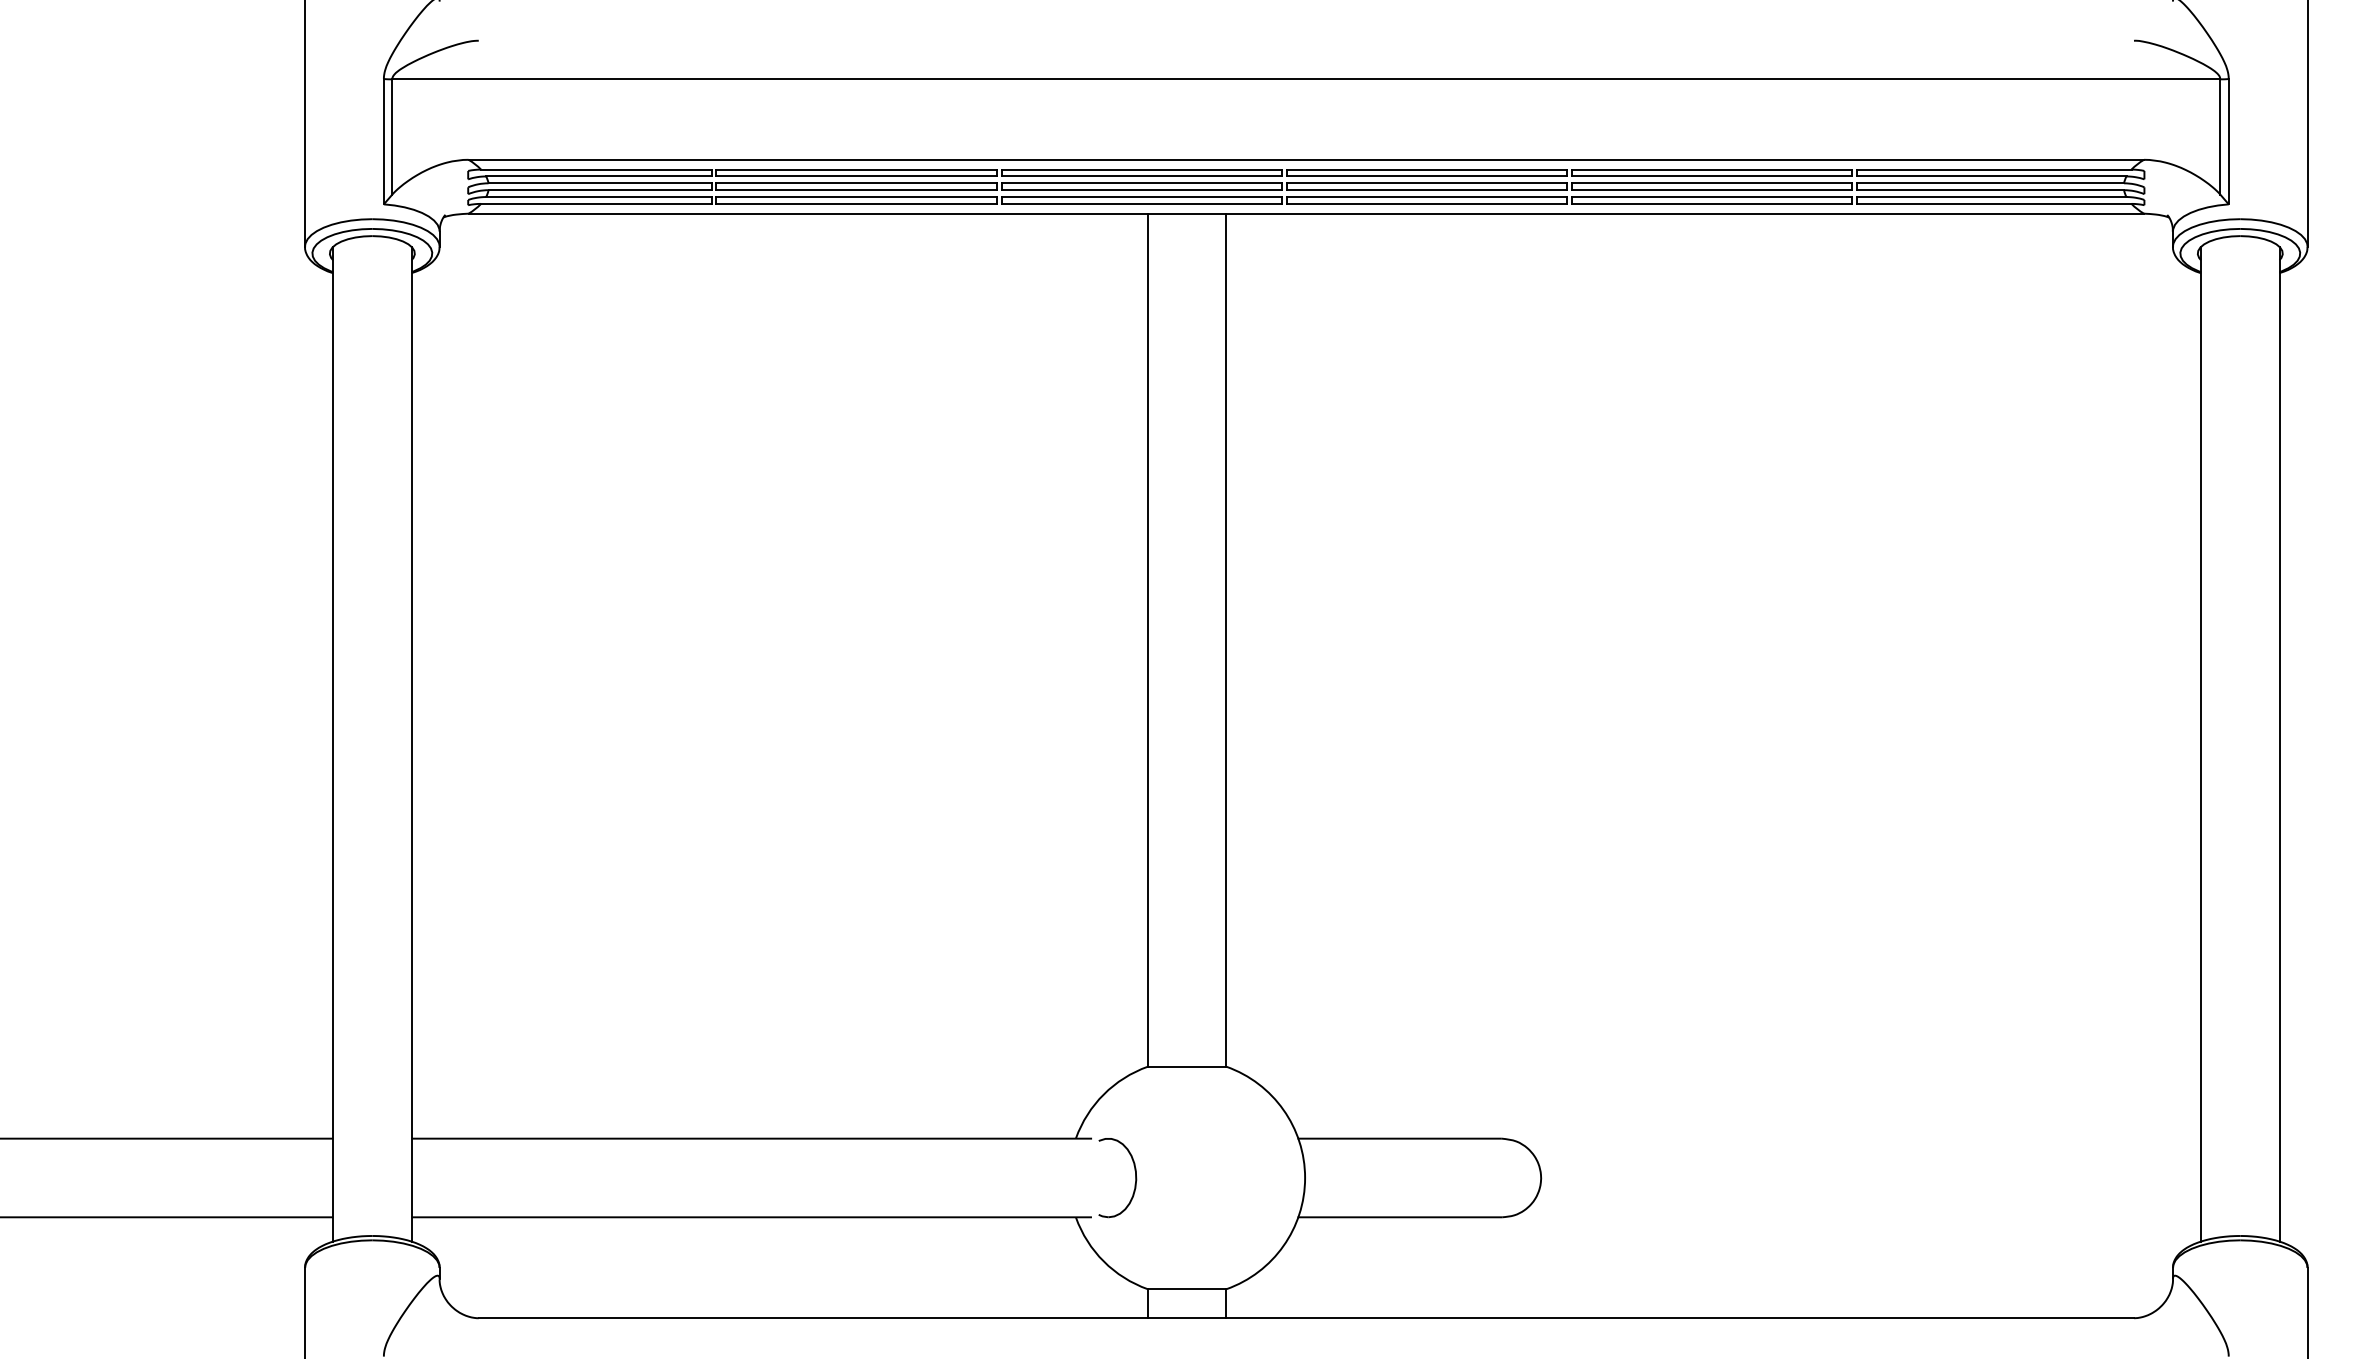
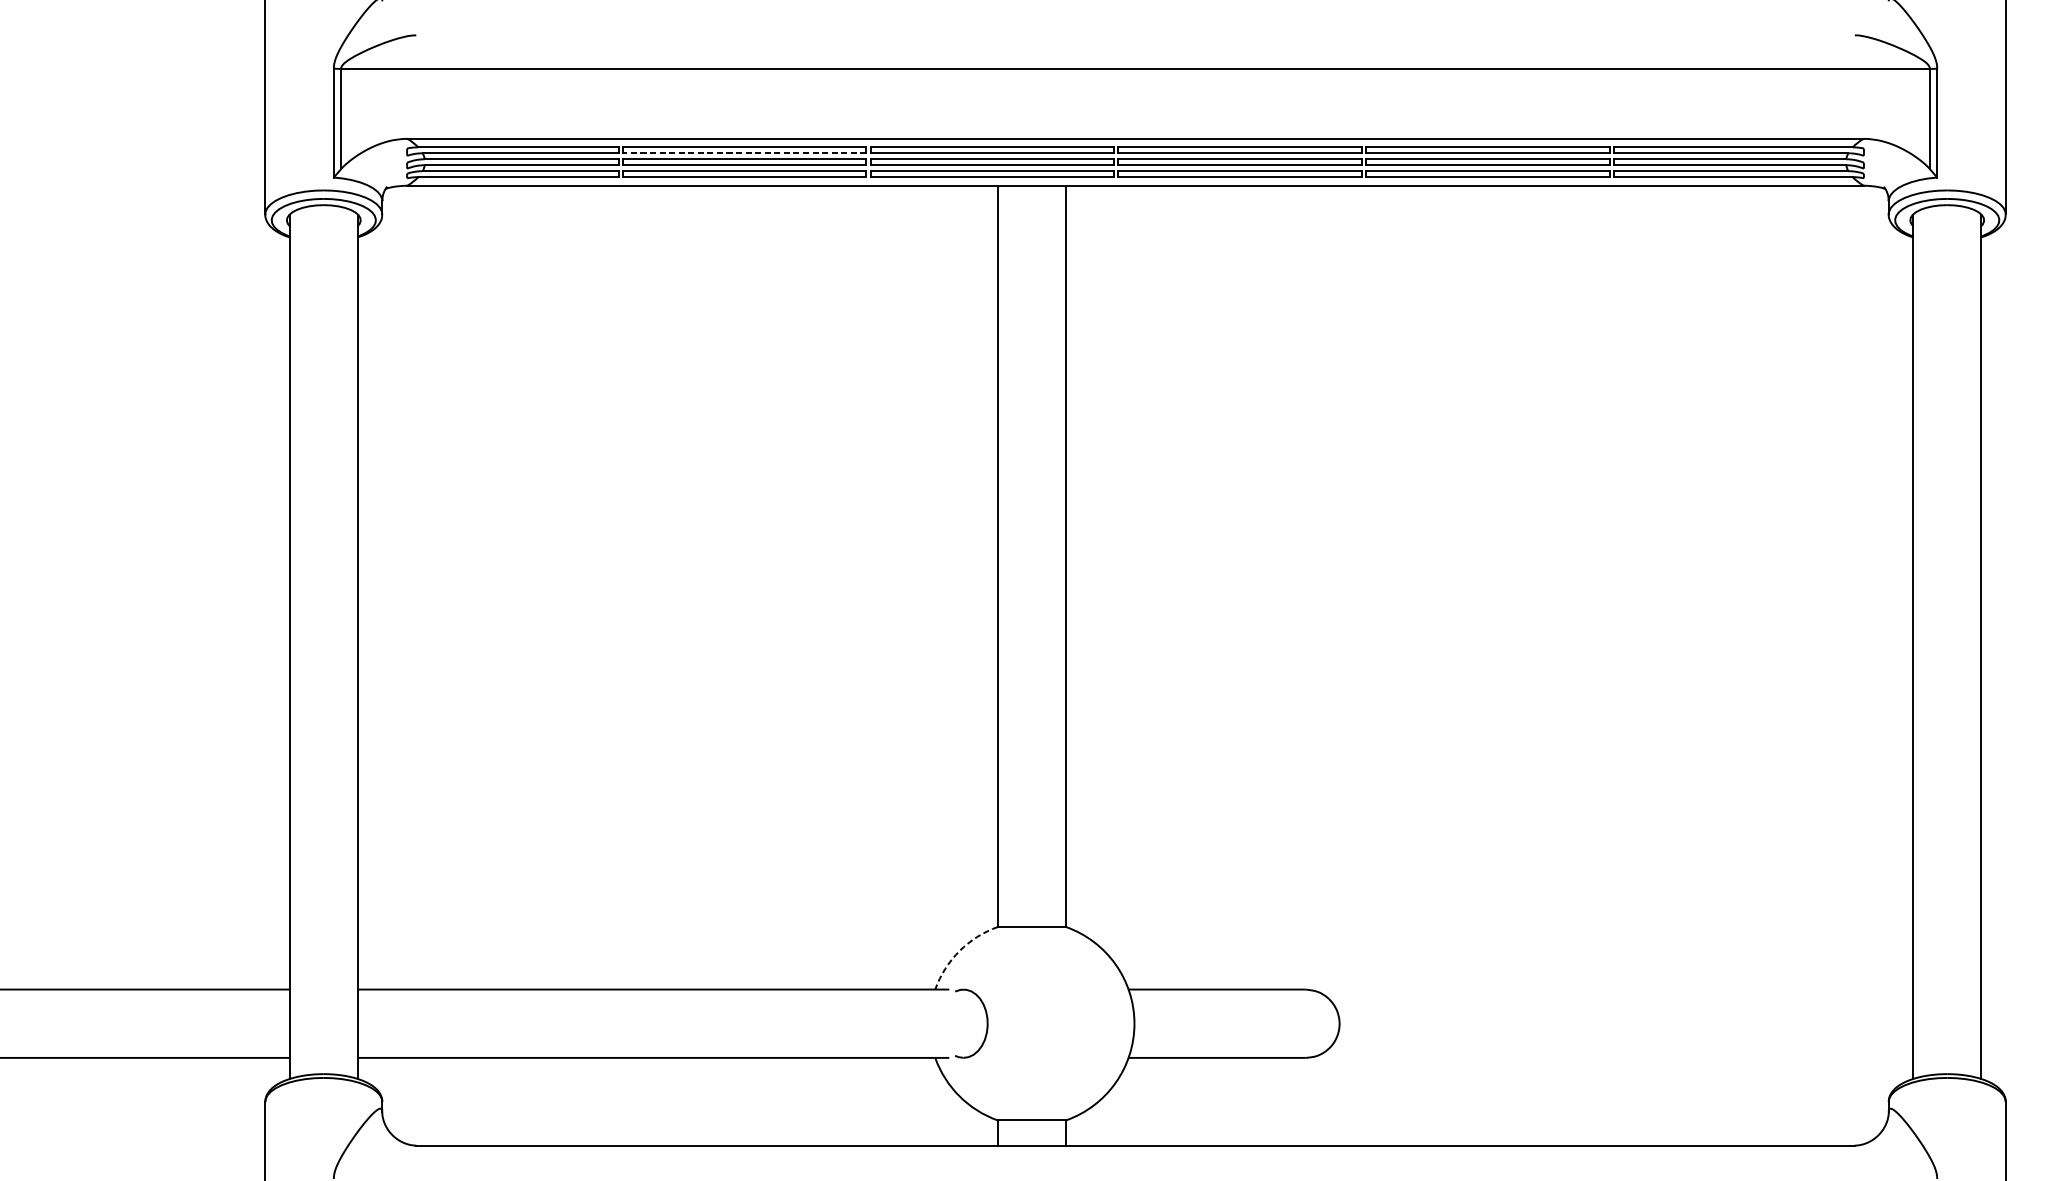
line: (856, 176) -> (744, 153), solid -> dashed
arc: (1103, 1094) -> (959, 951), solid -> dashed

